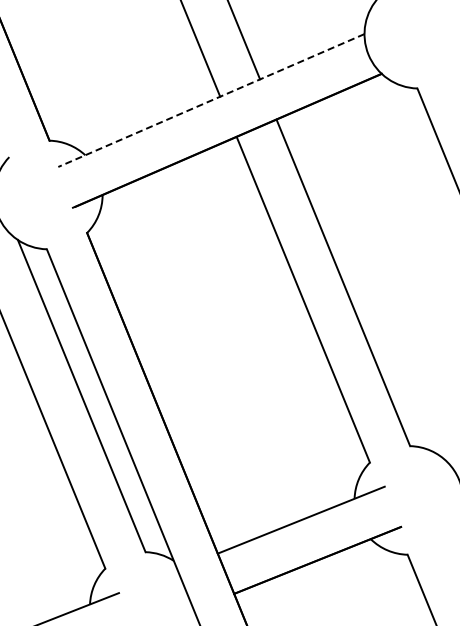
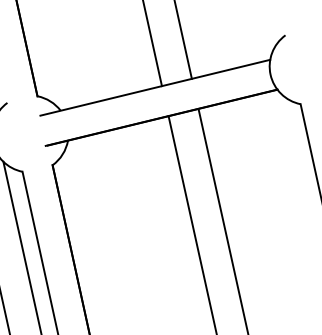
line: (211, 100) -> (155, 87), dashed -> solid

